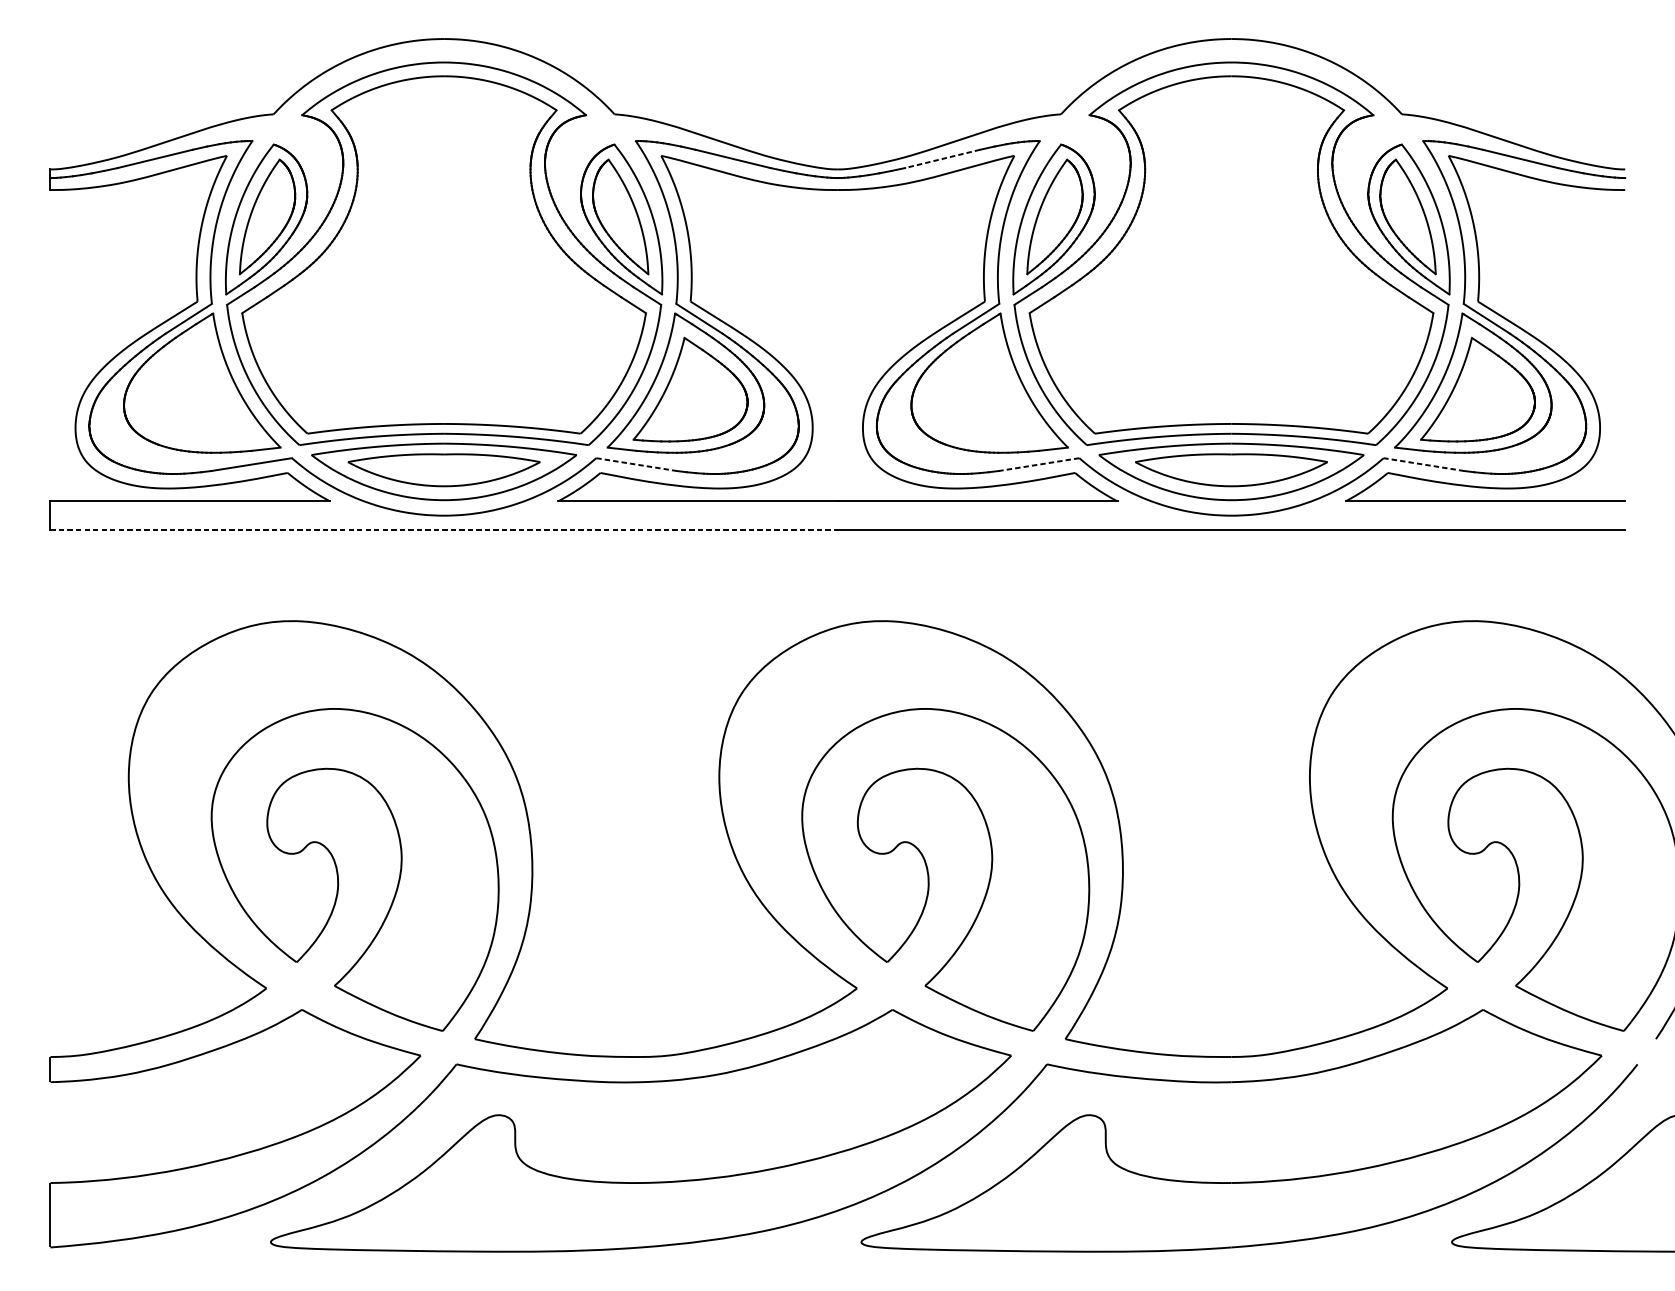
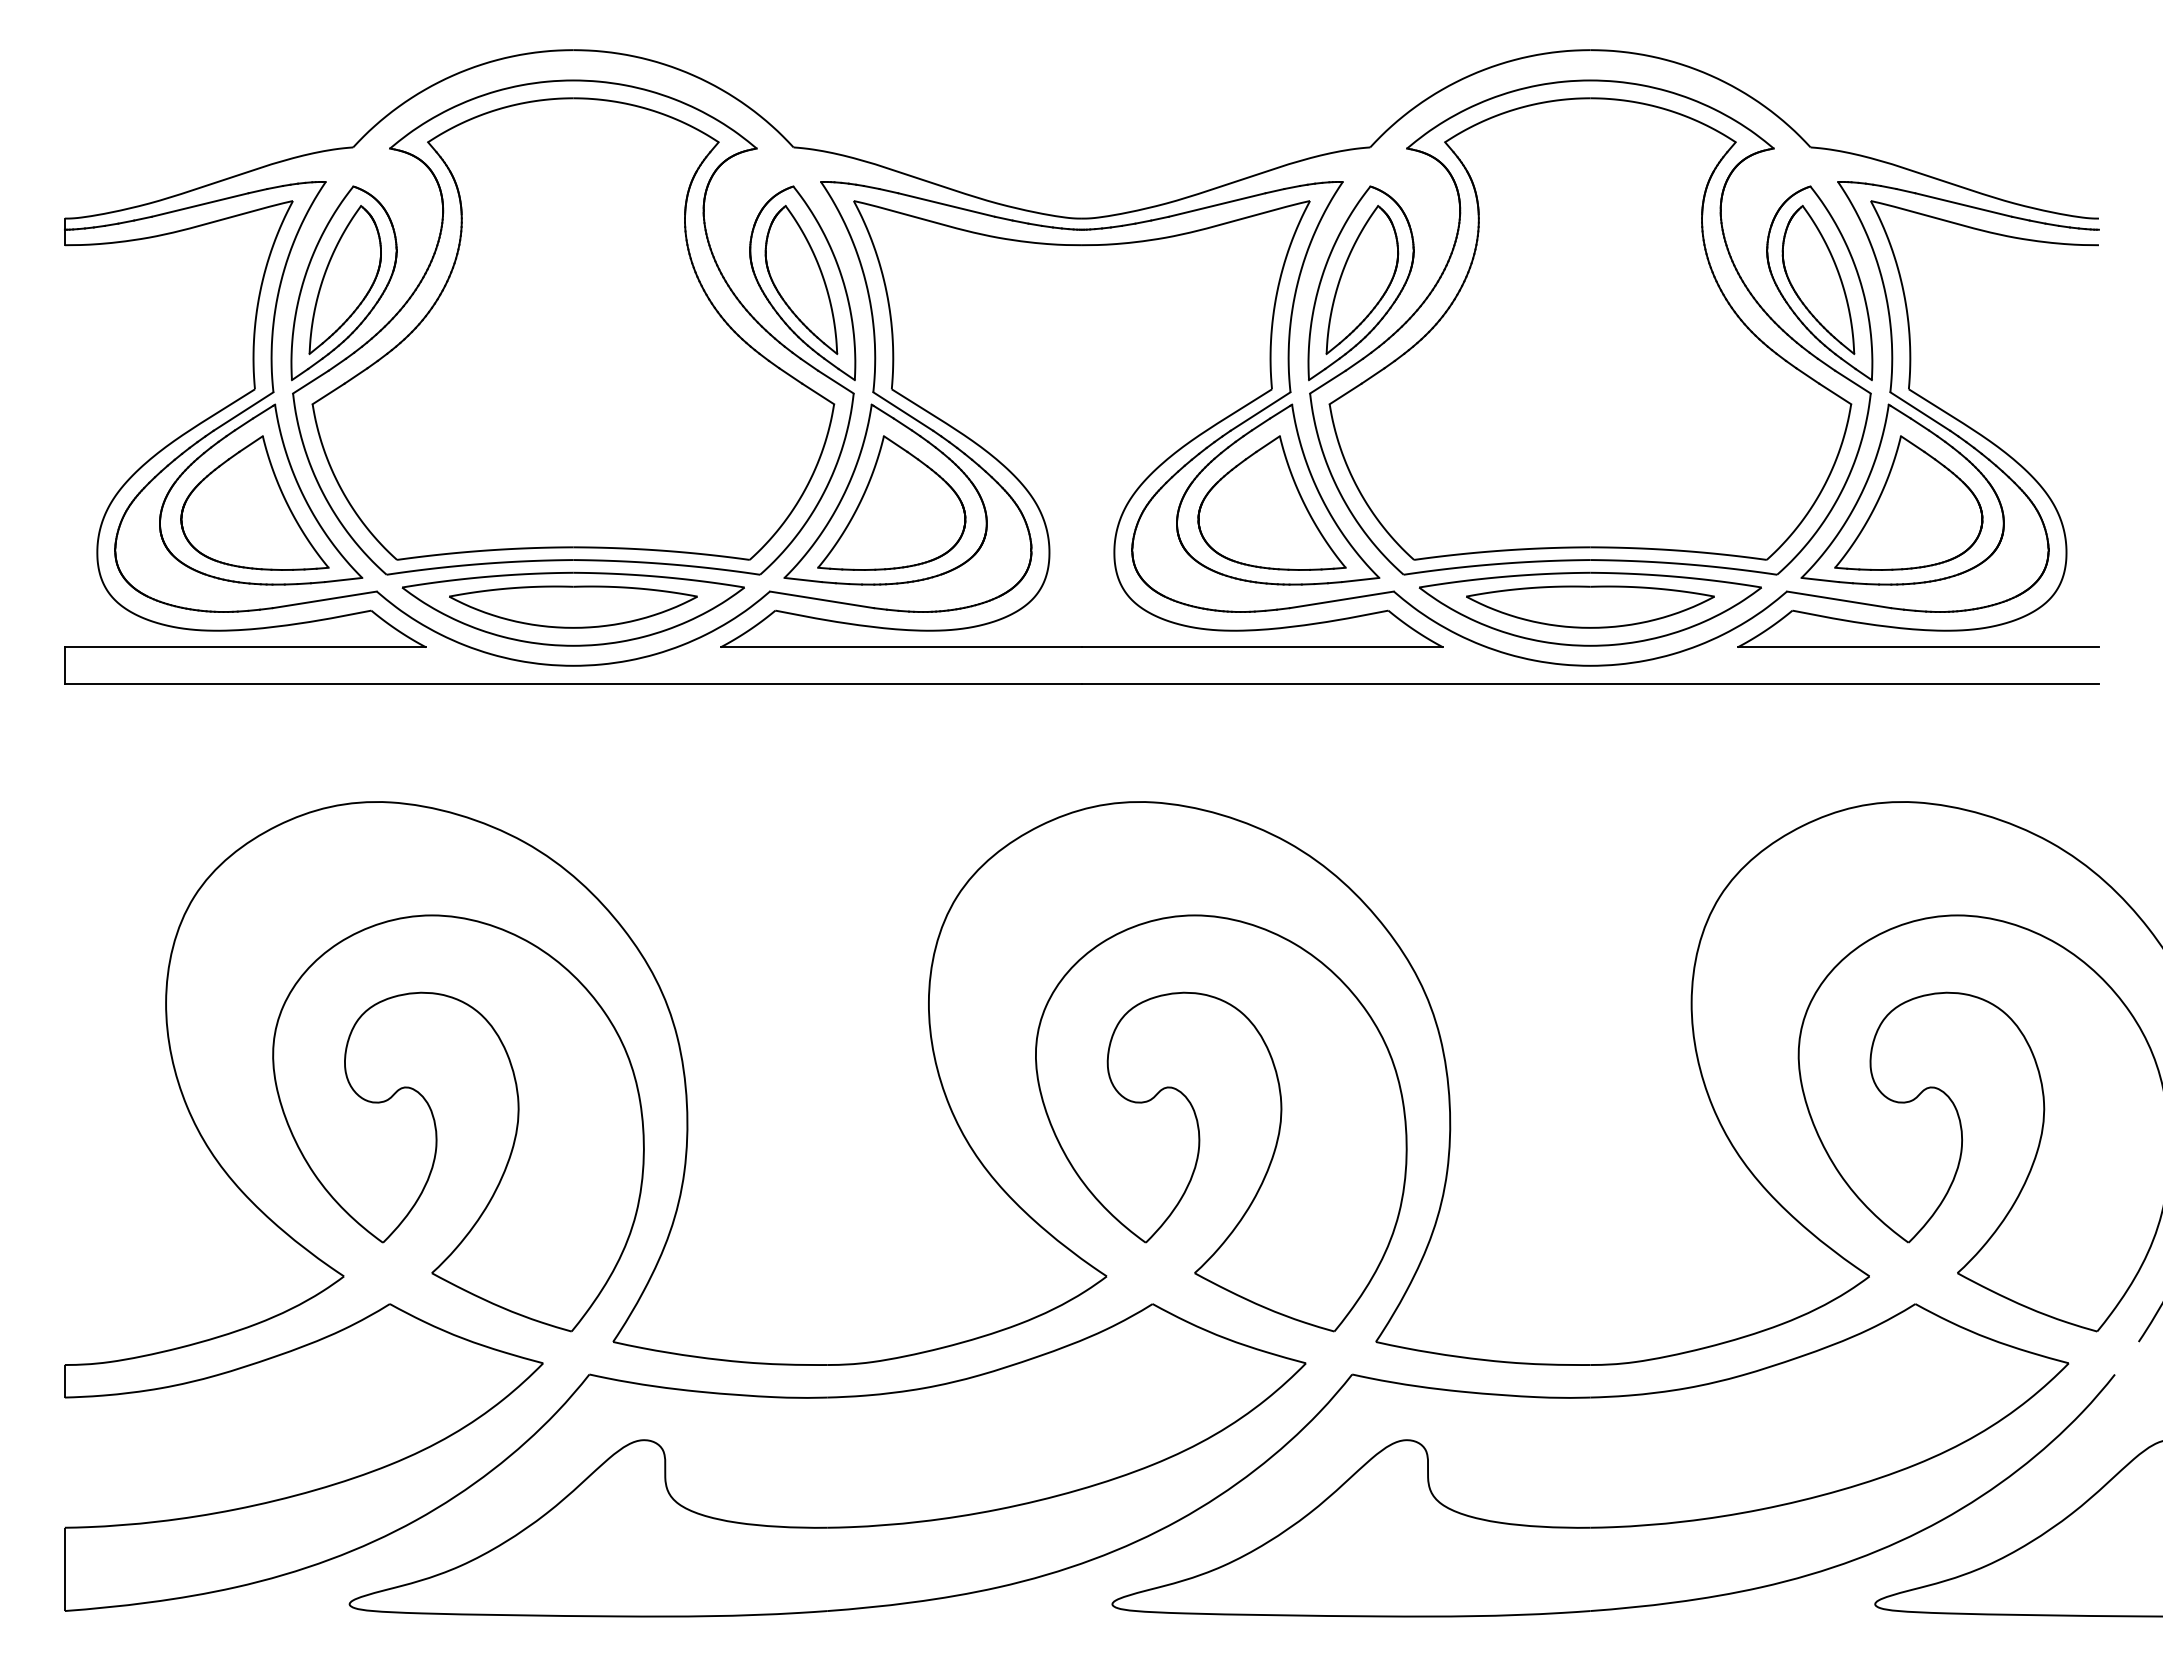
line: (942, 159) -> (1217, 205), dashed -> solid
part: (197, 389) -> (254, 502), added
part: (984, 389) -> (1271, 502), added
line: (636, 464) -> (822, 599), dashed -> solid
line: (1038, 464) -> (1341, 599), dashed -> solid
line: (1424, 464) -> (1839, 599), dashed -> solid
line: (444, 530) -> (573, 684), dashed -> solid

